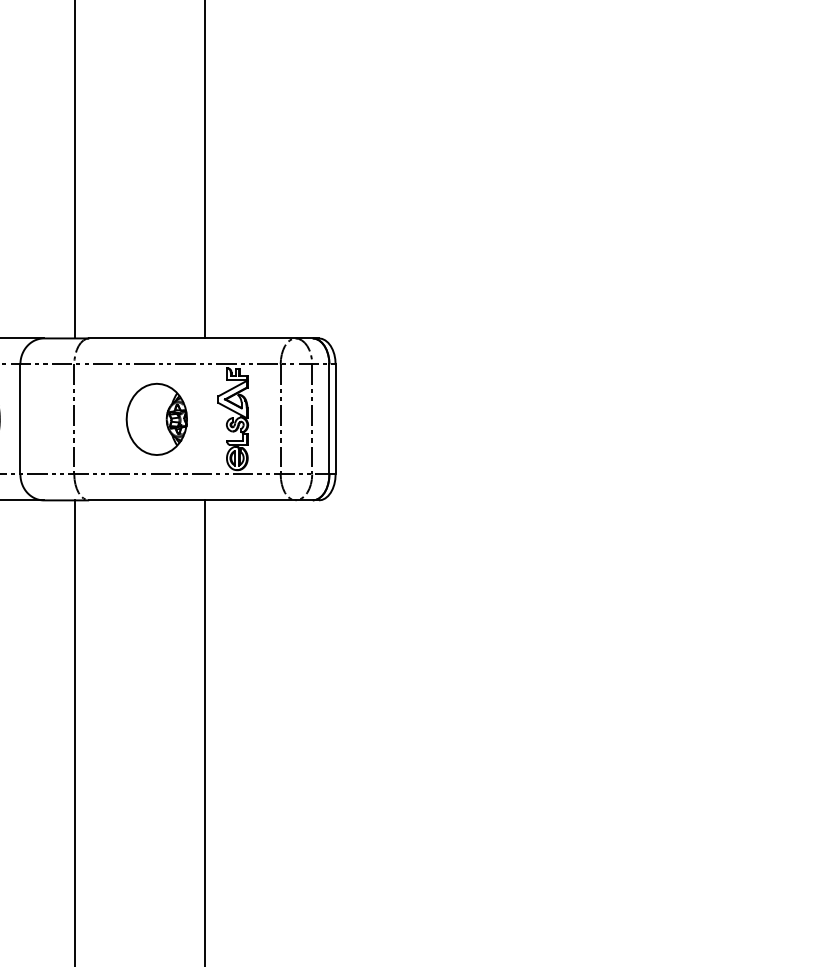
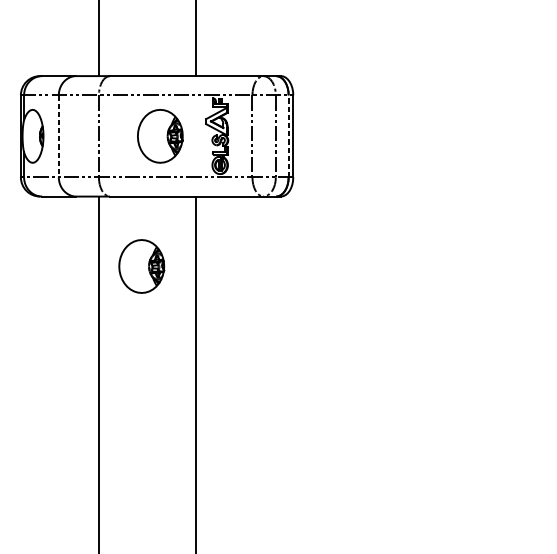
line: (329, 418) -> (288, 135), solid -> dashed
line: (20, 419) -> (58, 136), solid -> dashed
part: (131, 593) -> (141, 265), added

